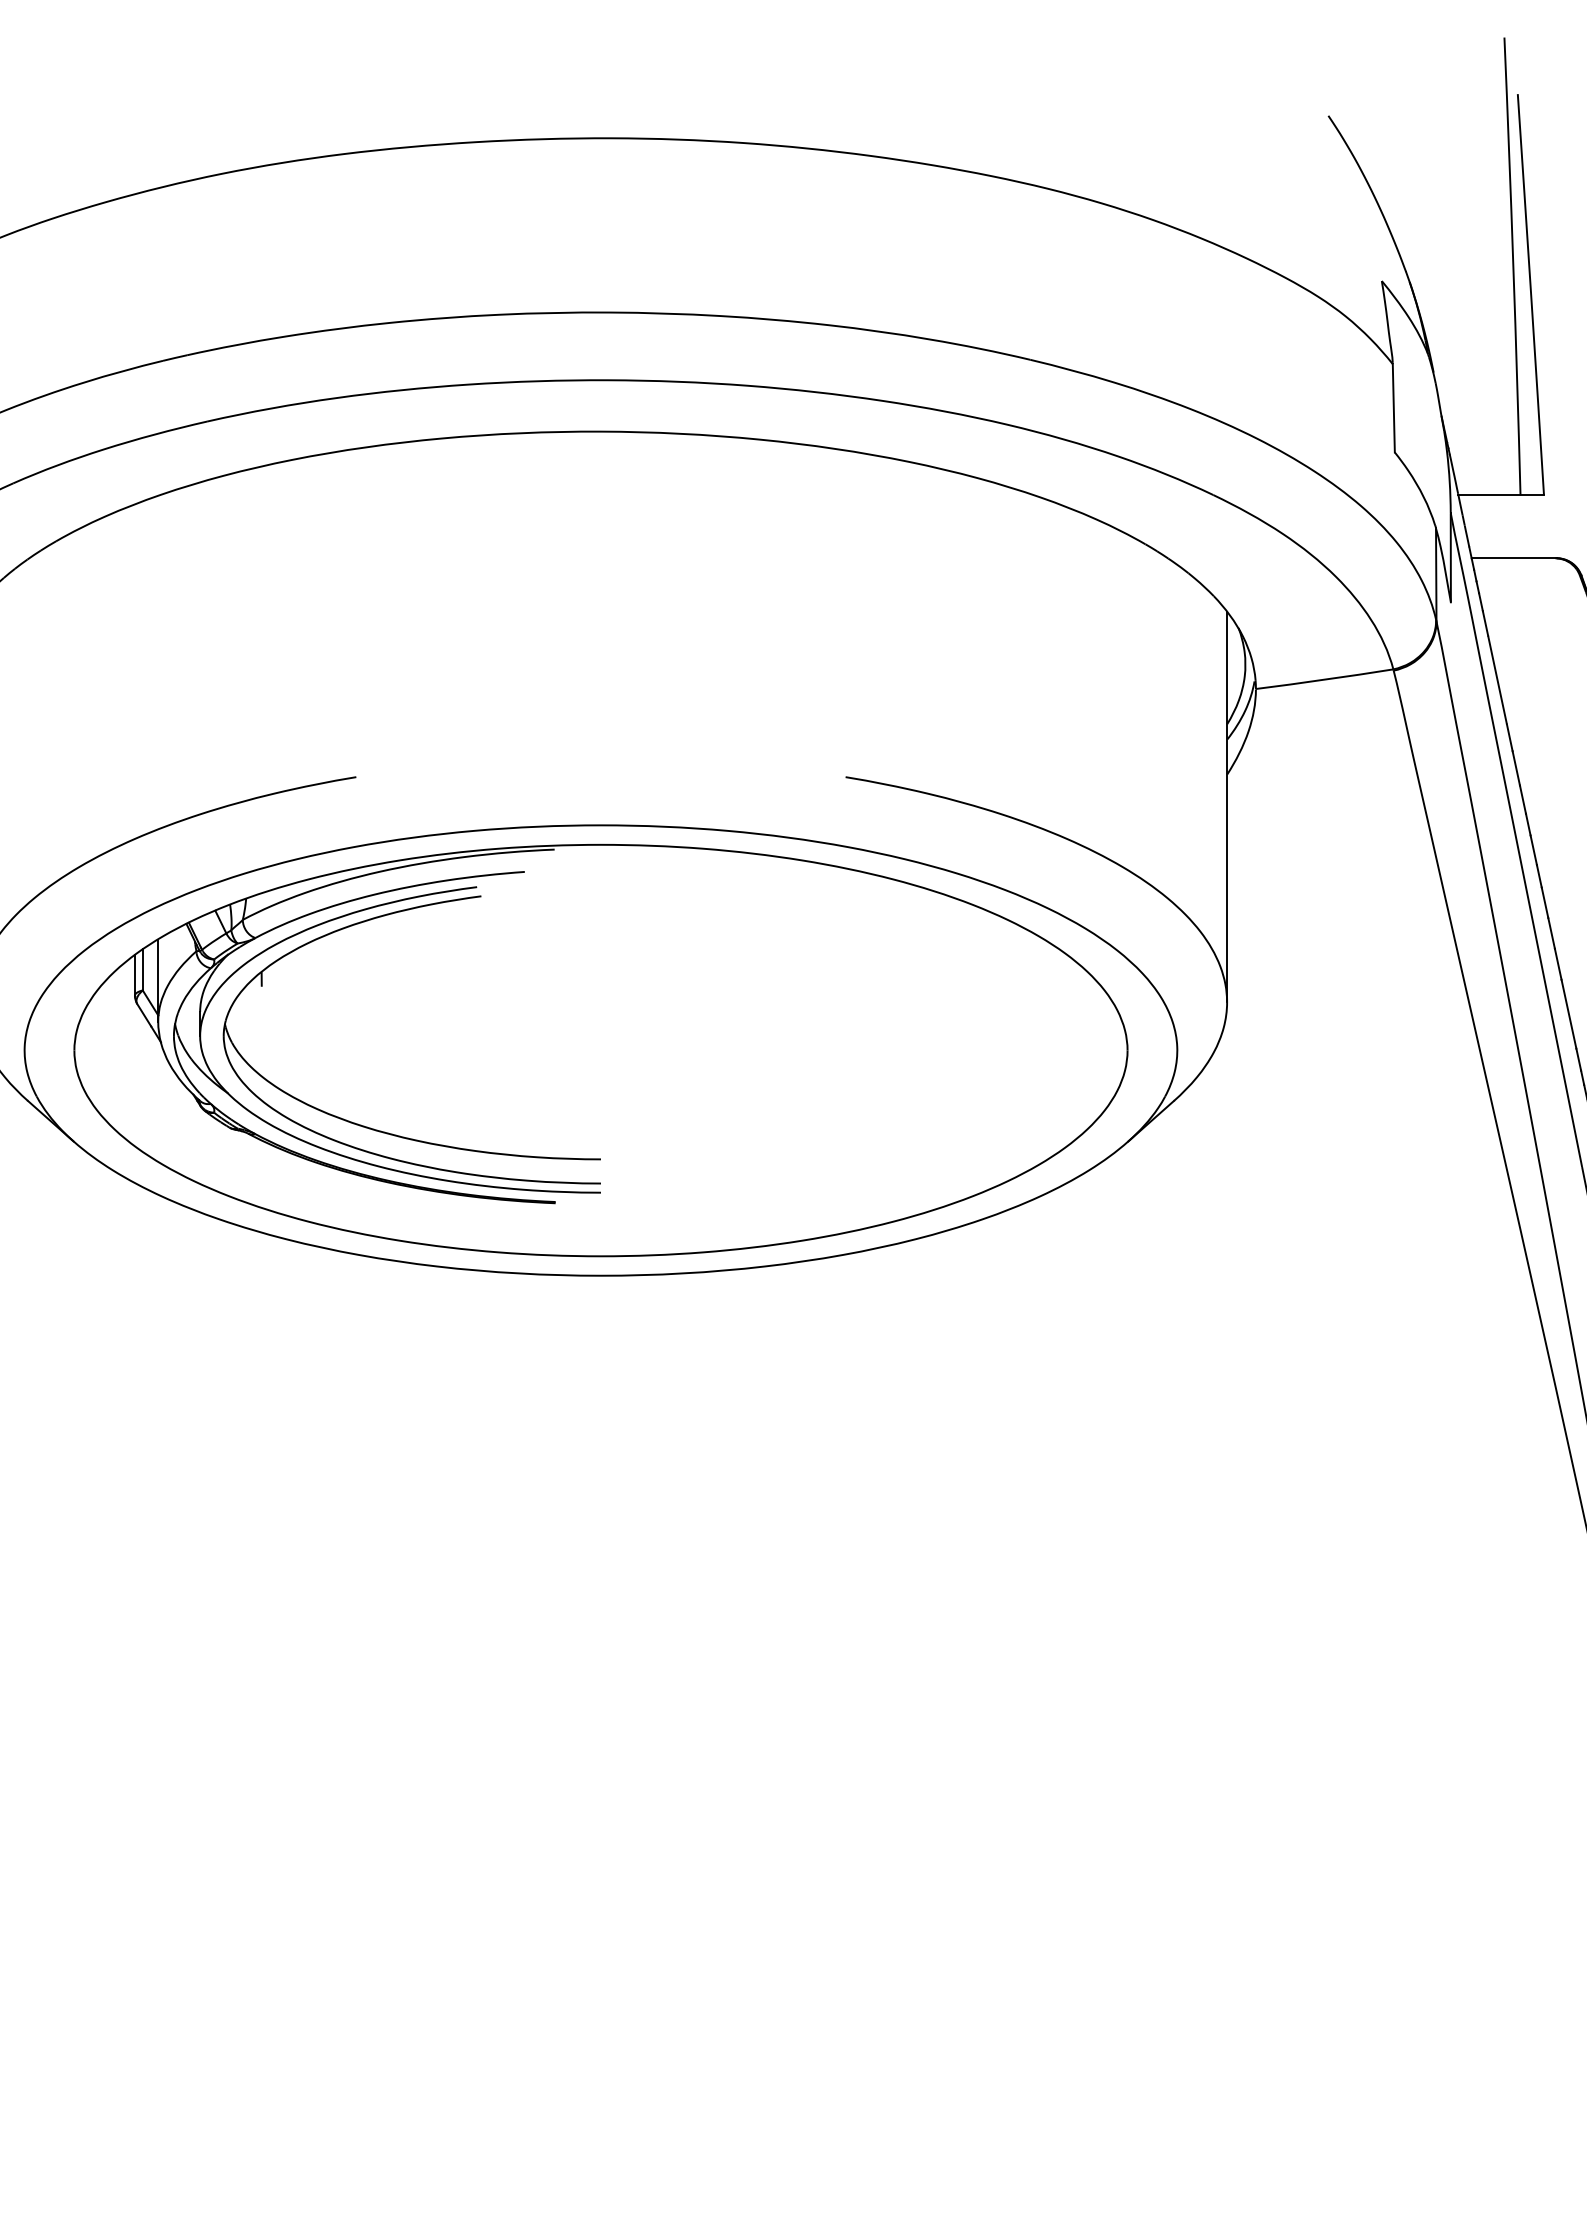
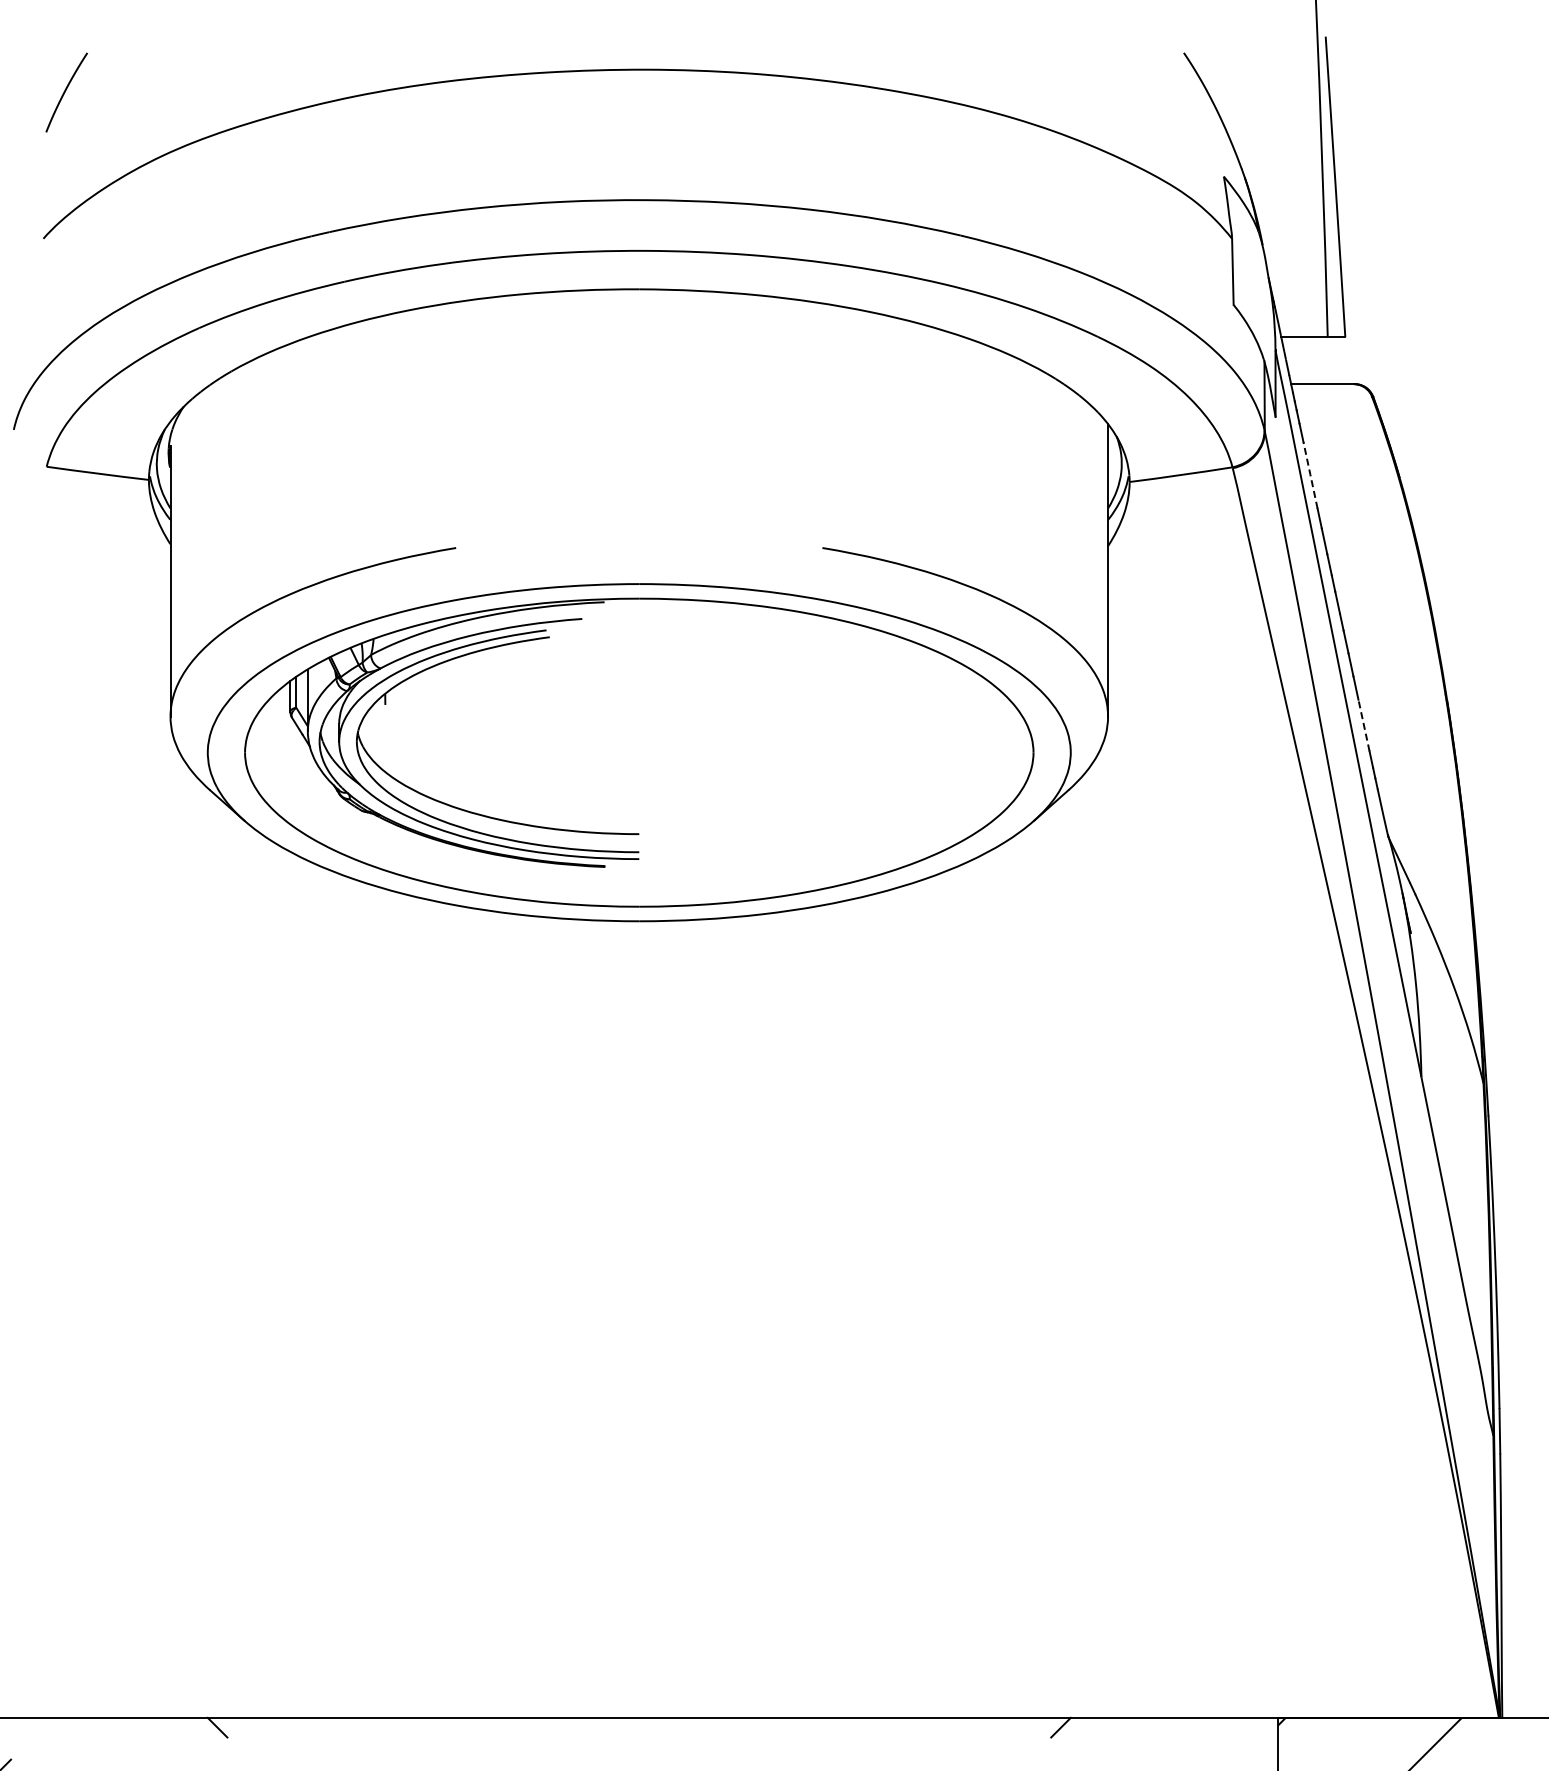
line: (1497, 678) -> (1310, 474), solid -> dashed
line: (1568, 1014) -> (1363, 725), solid -> dashed

